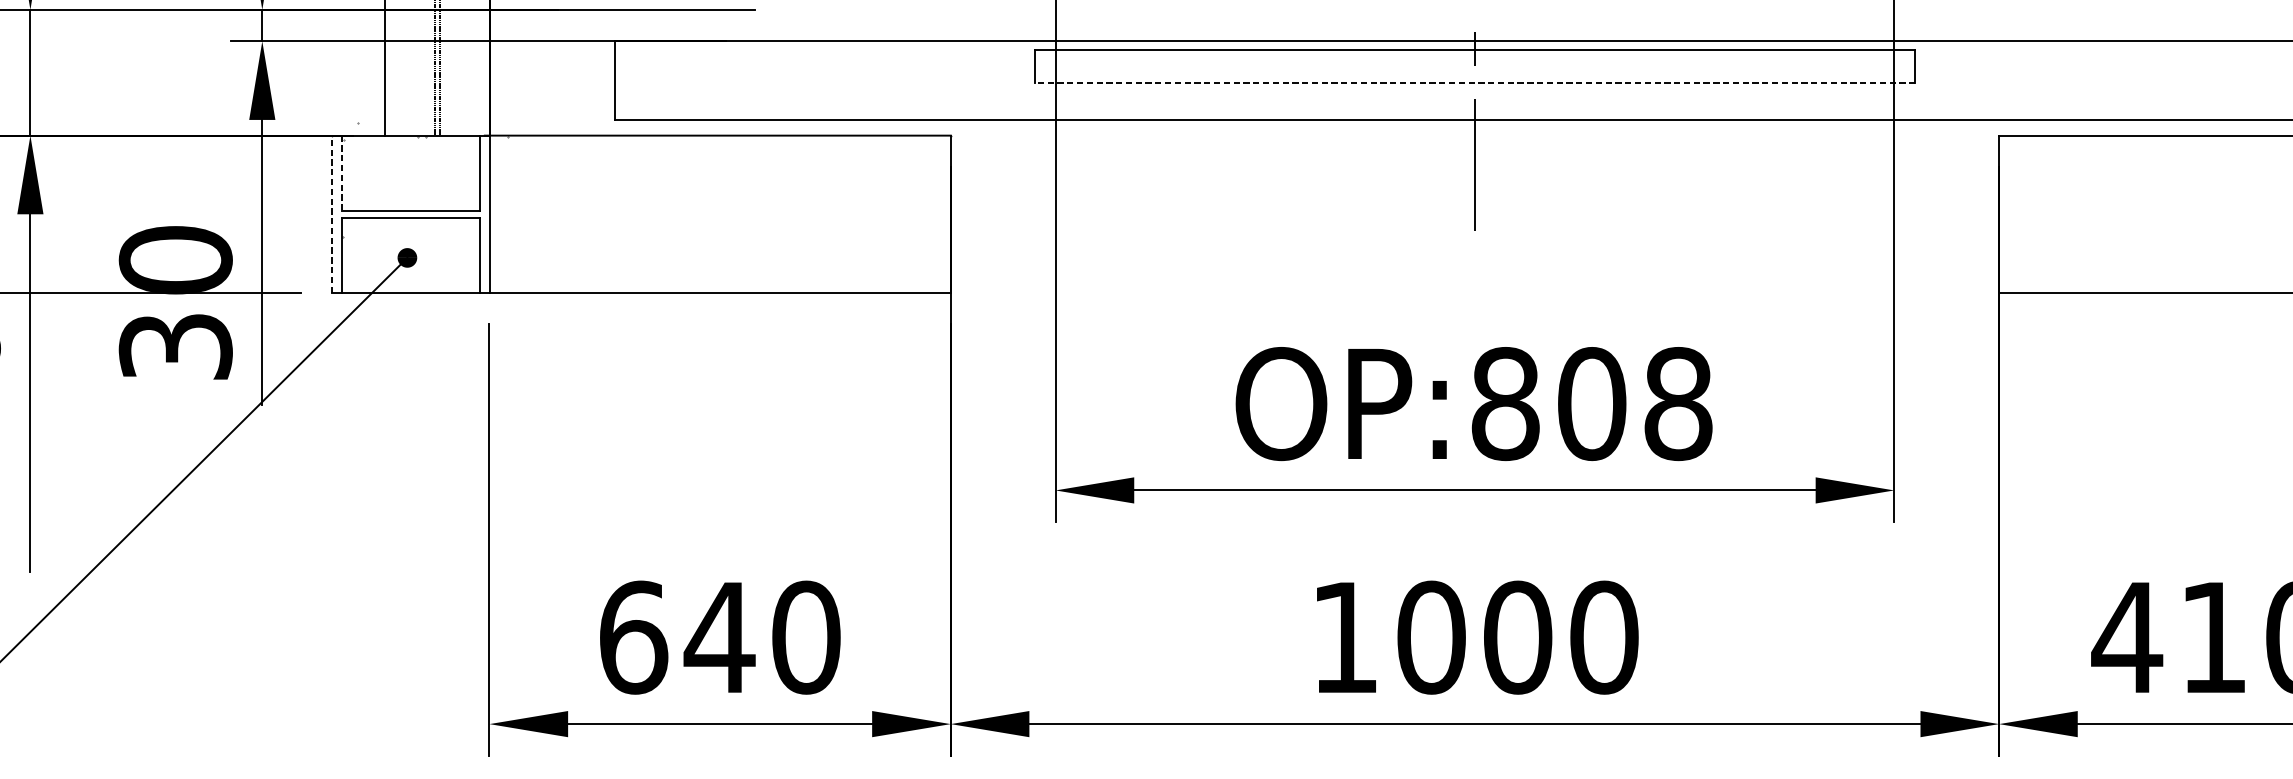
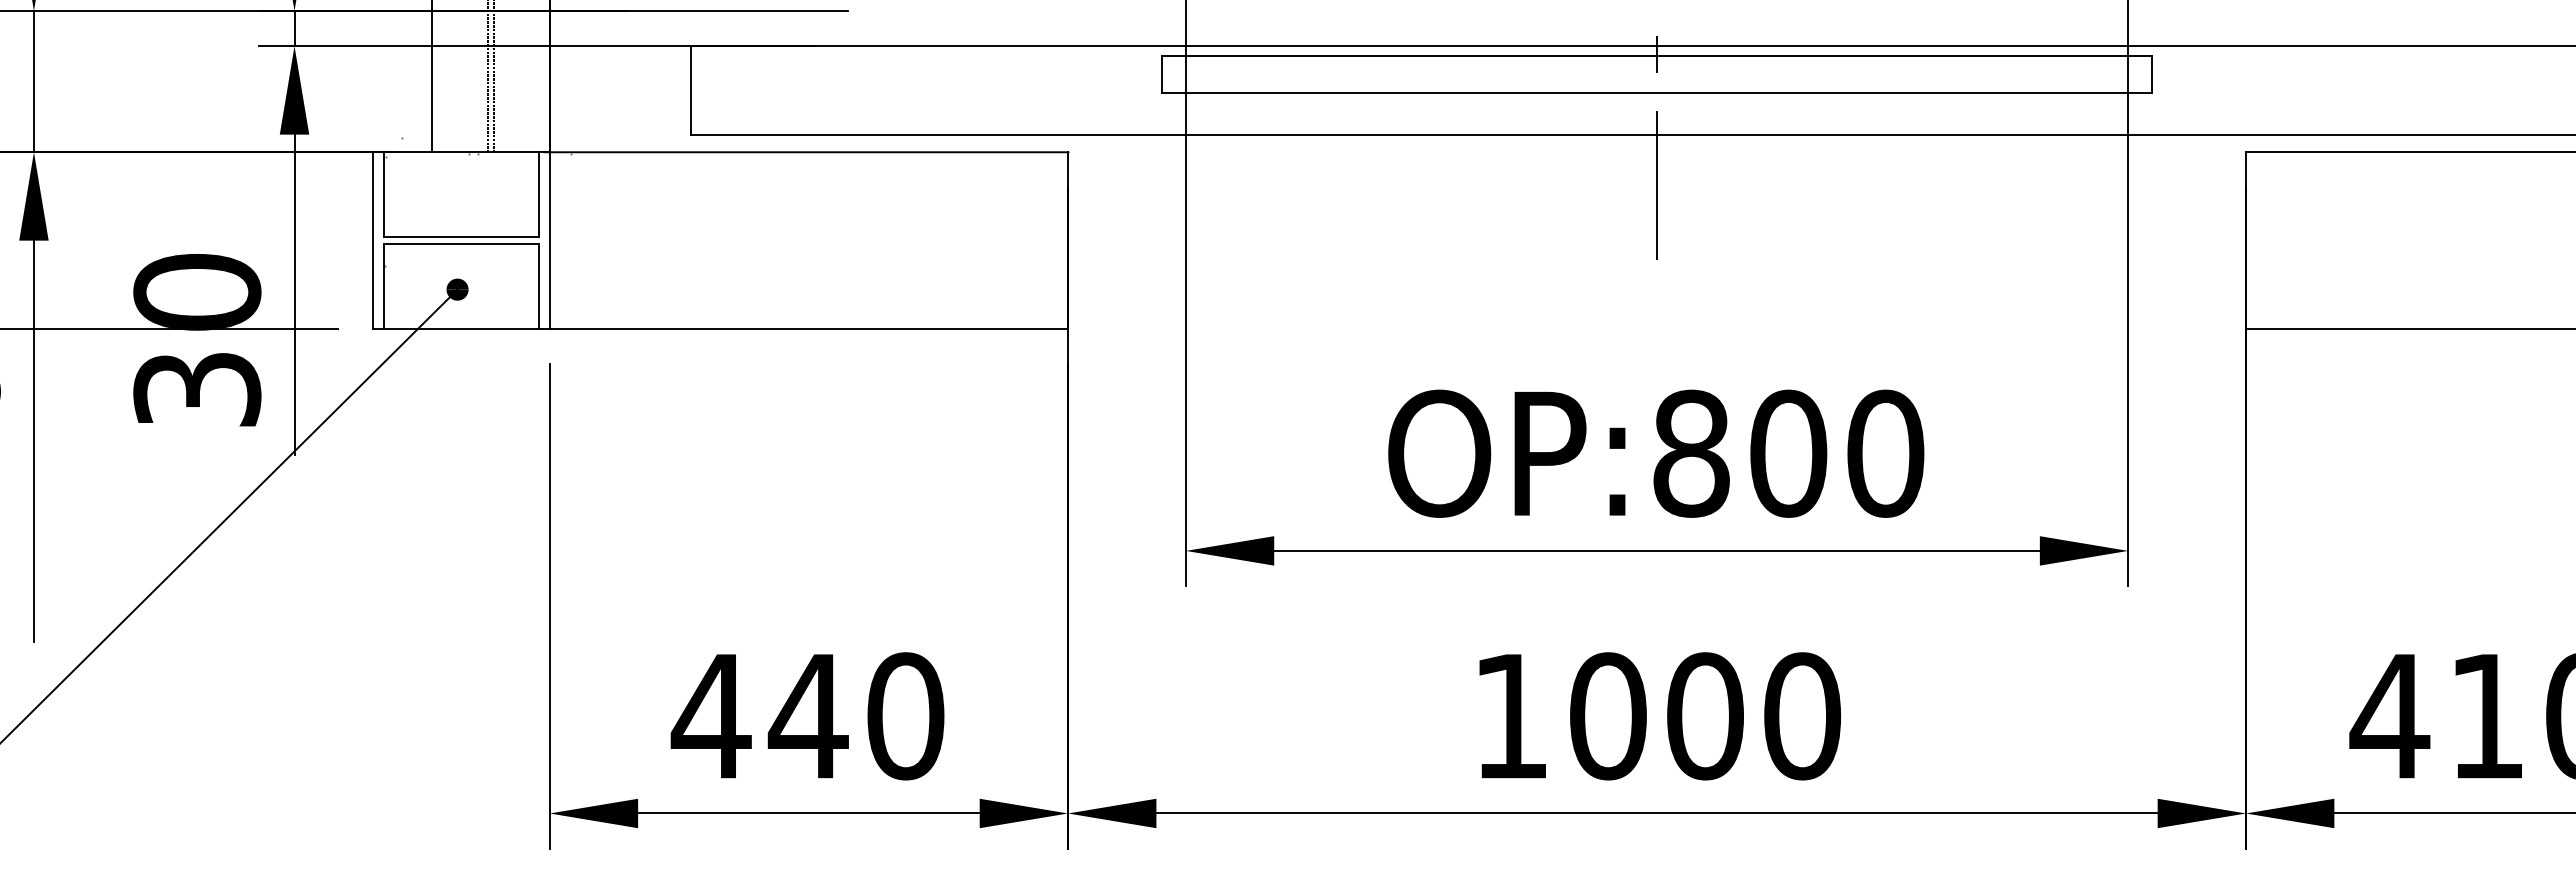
line: (1475, 83) -> (1657, 93), dashed -> solid
line: (341, 174) -> (383, 195), dashed -> solid
line: (332, 214) -> (373, 240), dashed -> solid
text: (1678, 403) -> (1885, 453), OP:808 -> OP:800
text: (632, 637) -> (710, 716), 640 -> 440

